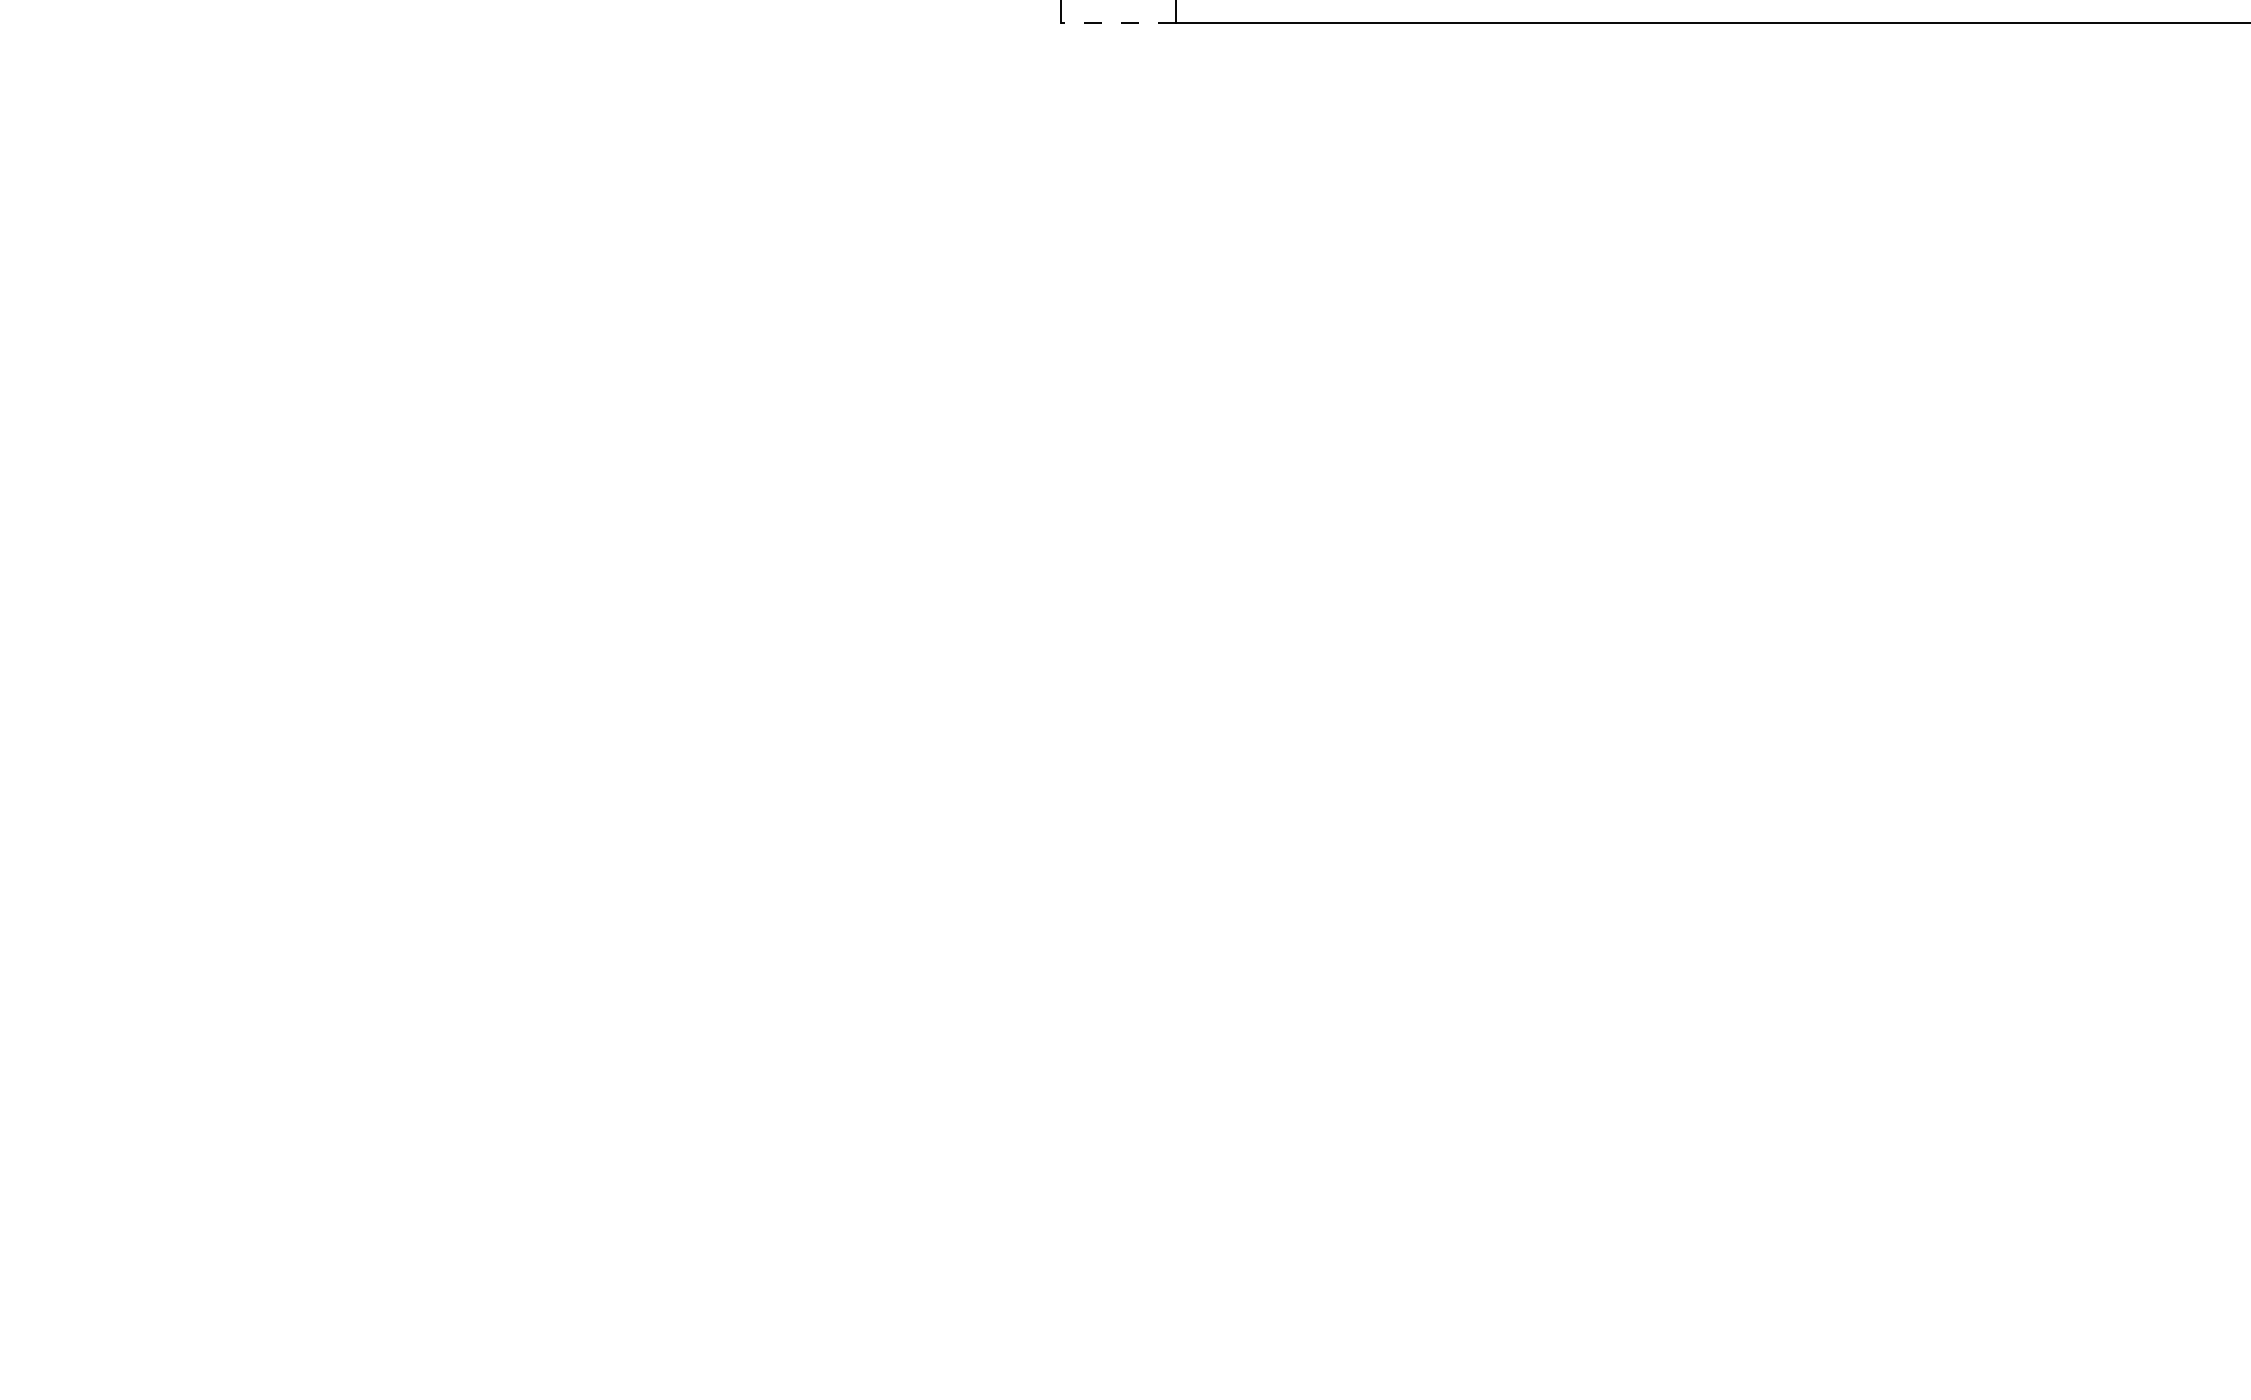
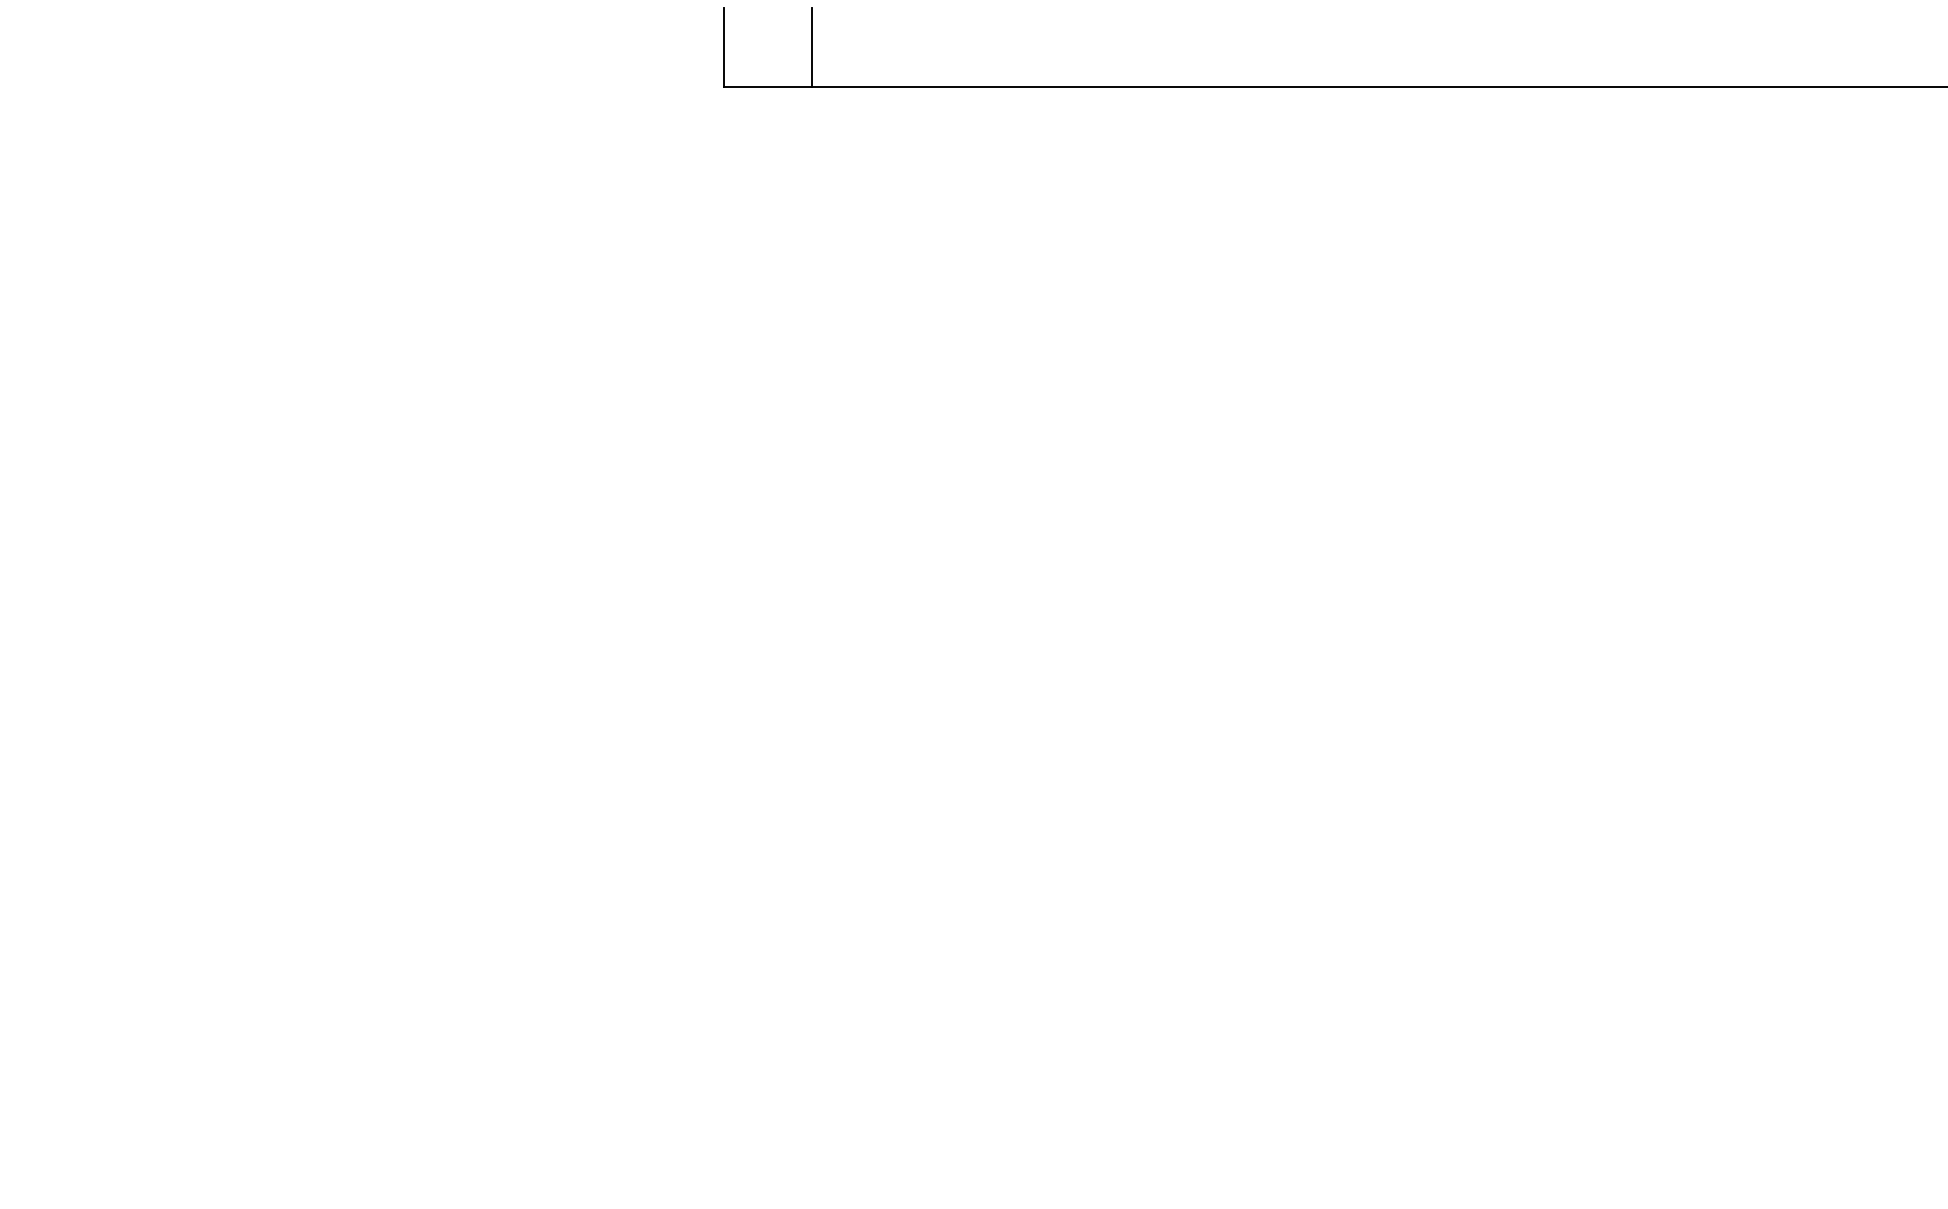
line: (1118, 22) -> (767, 87), dashed -> solid

